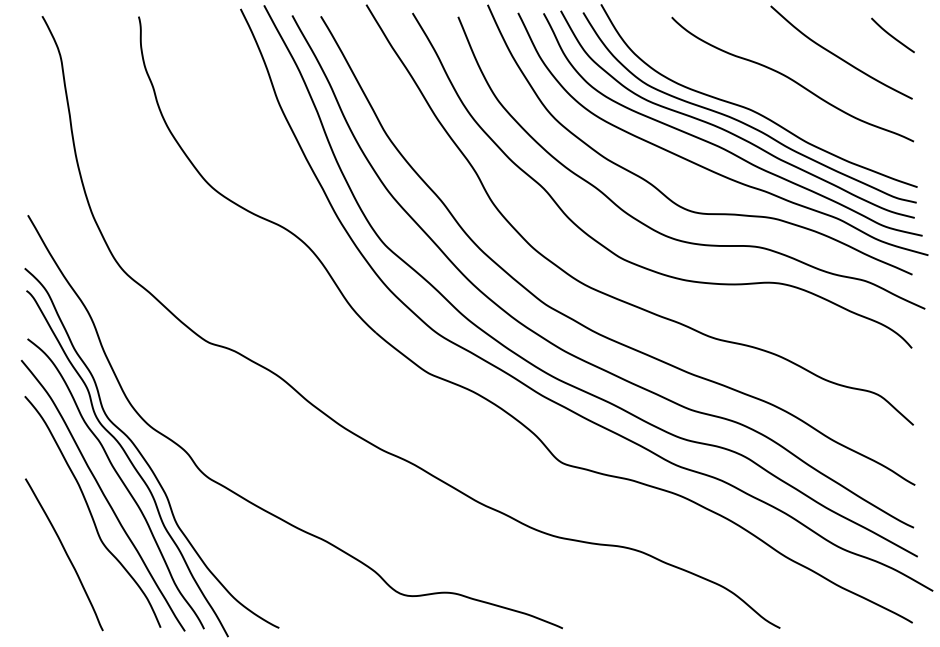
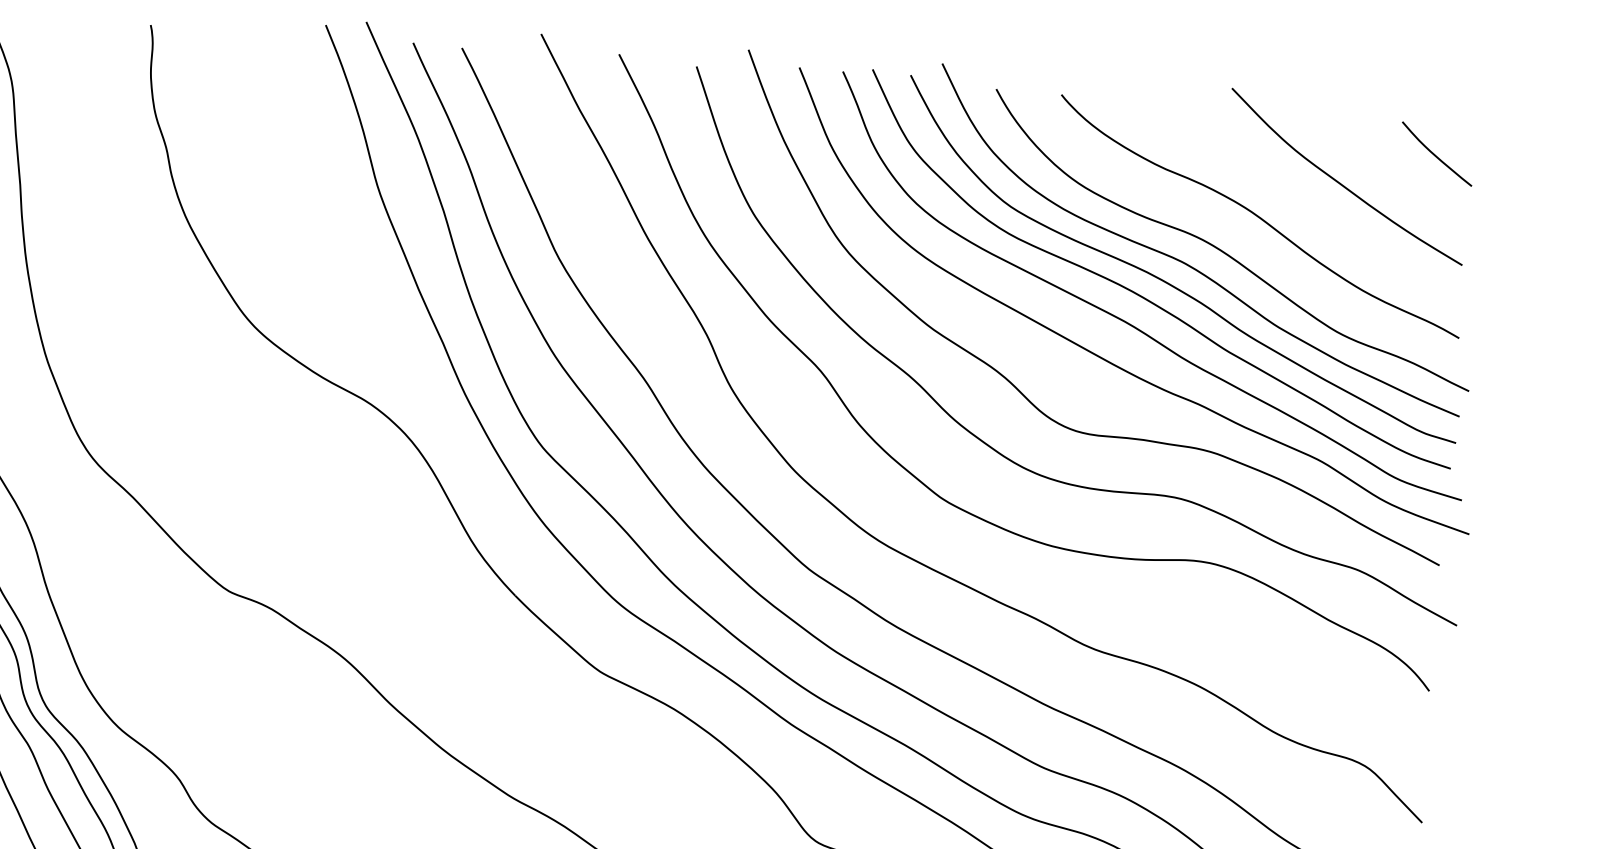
curve: (774, 101) -> (1226, 251), added

